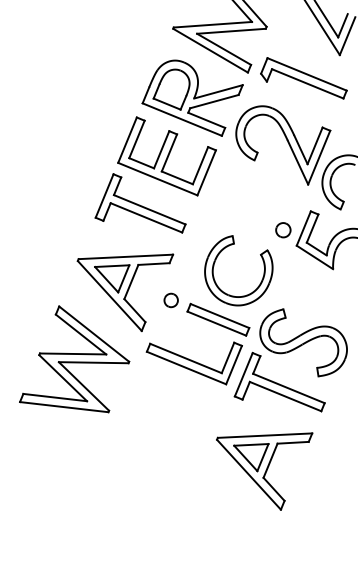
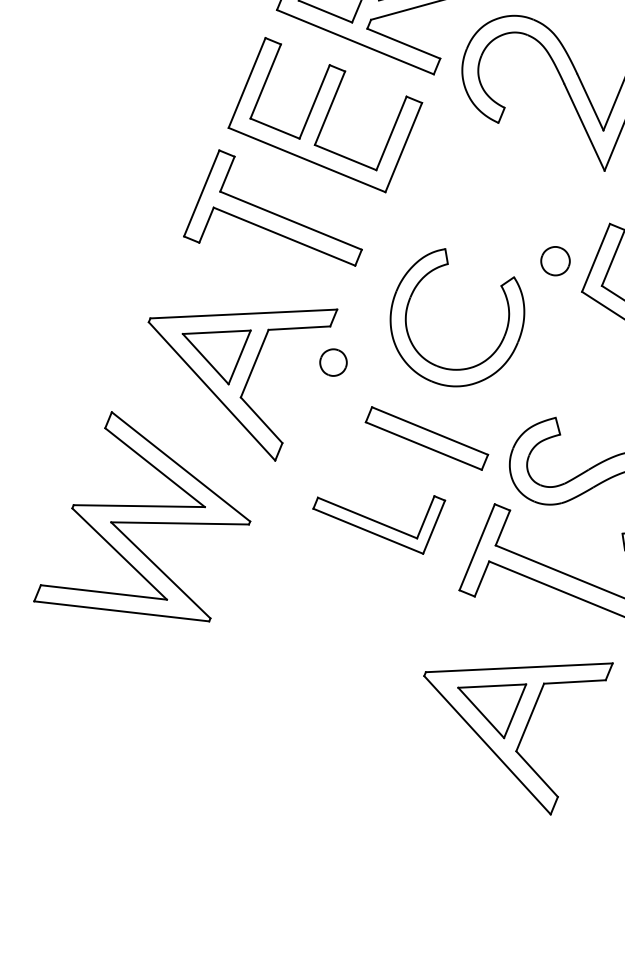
part: (216, 260) -> (413, 297), moved
part: (170, 300) -> (332, 362), moved
part: (193, 363) -> (377, 524), size x0.7

